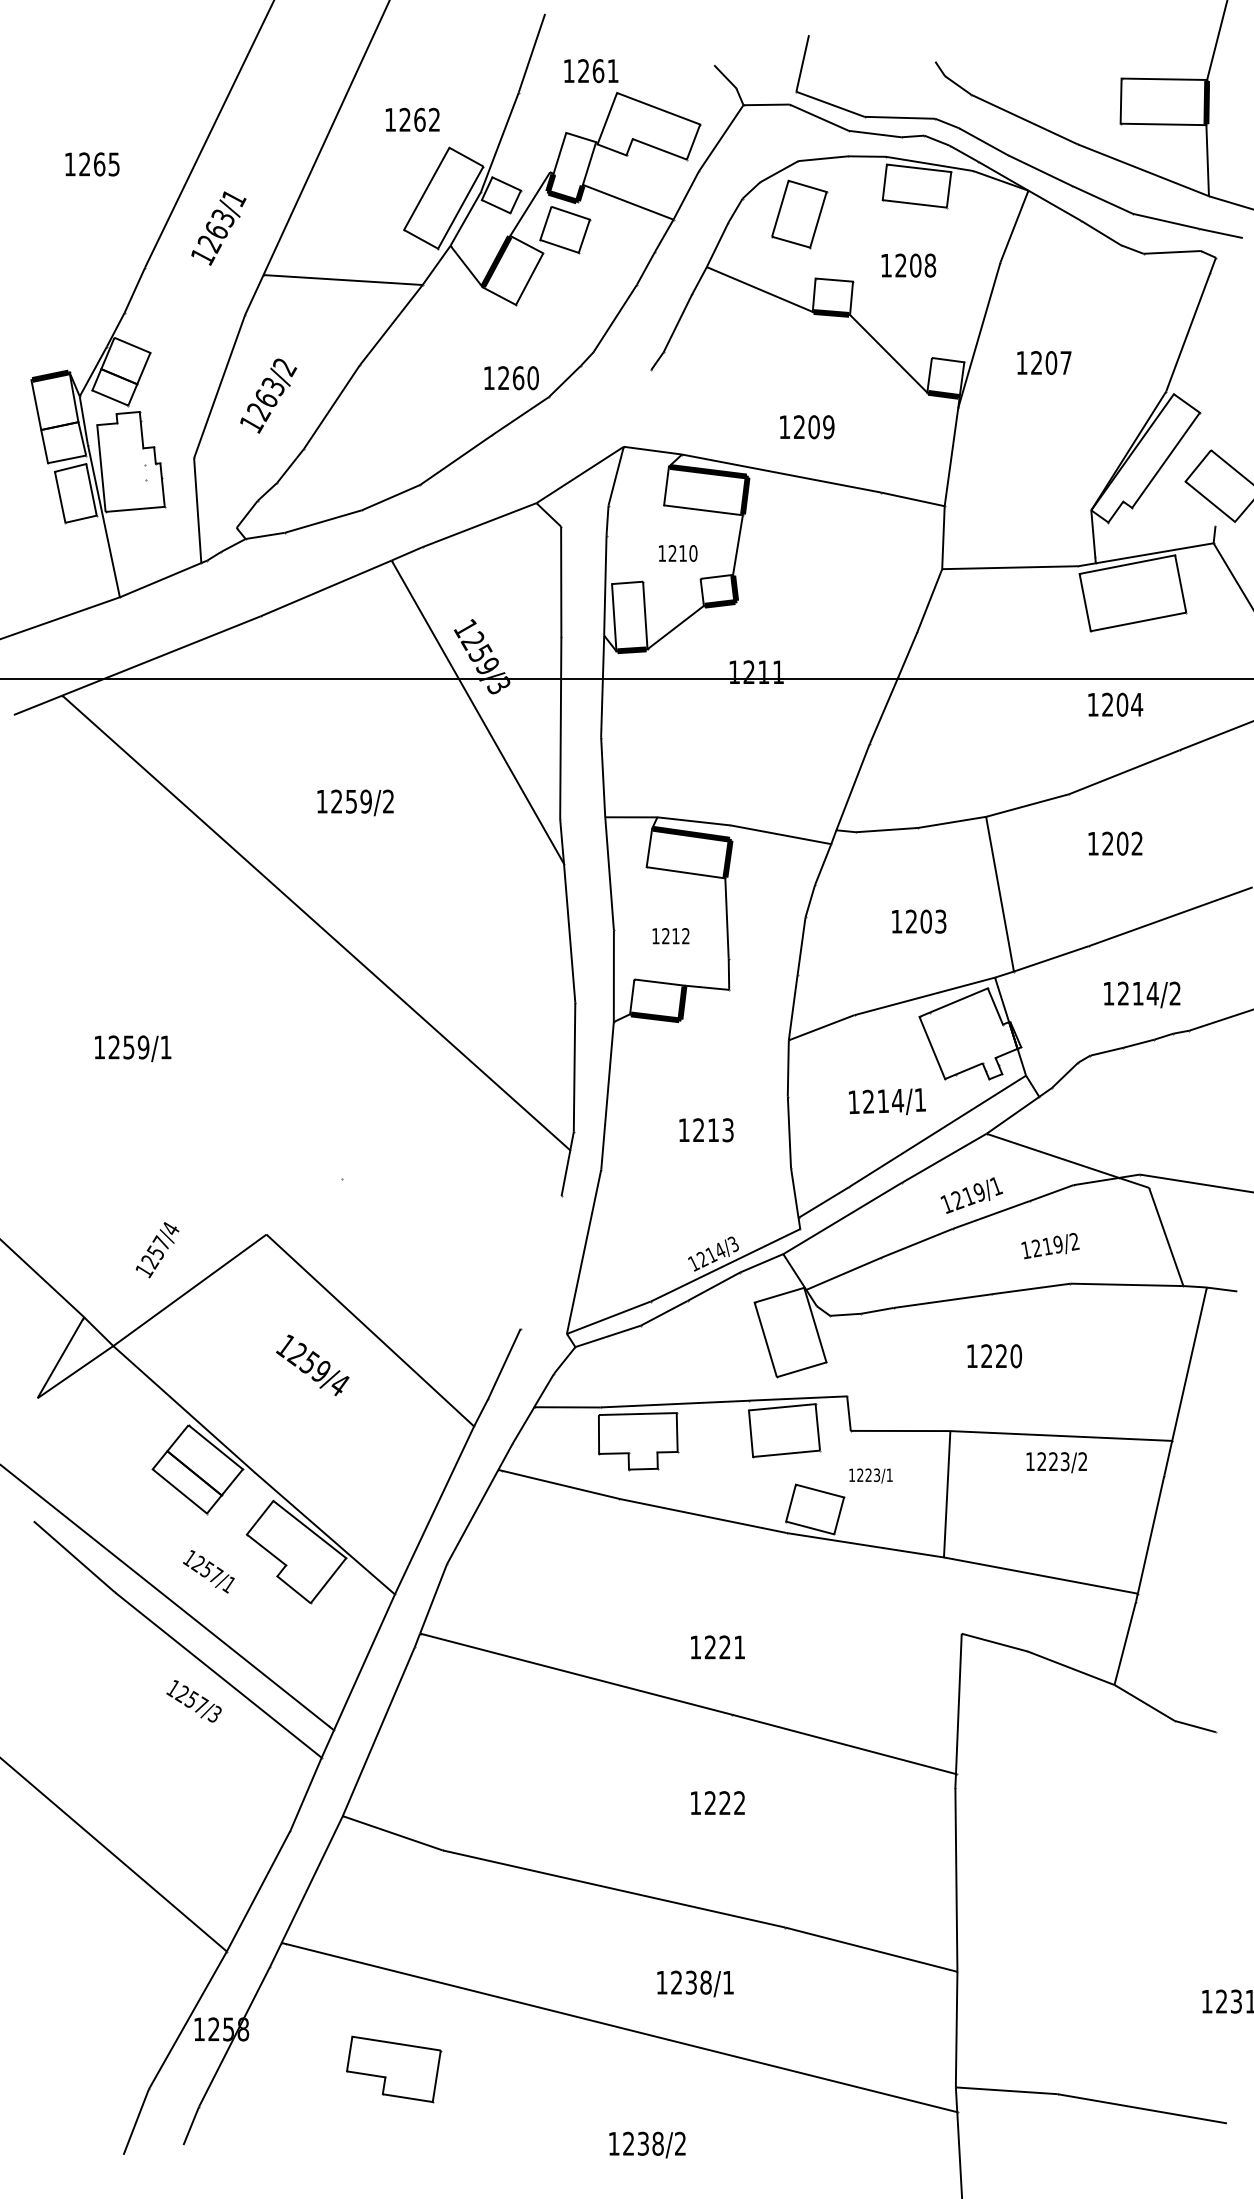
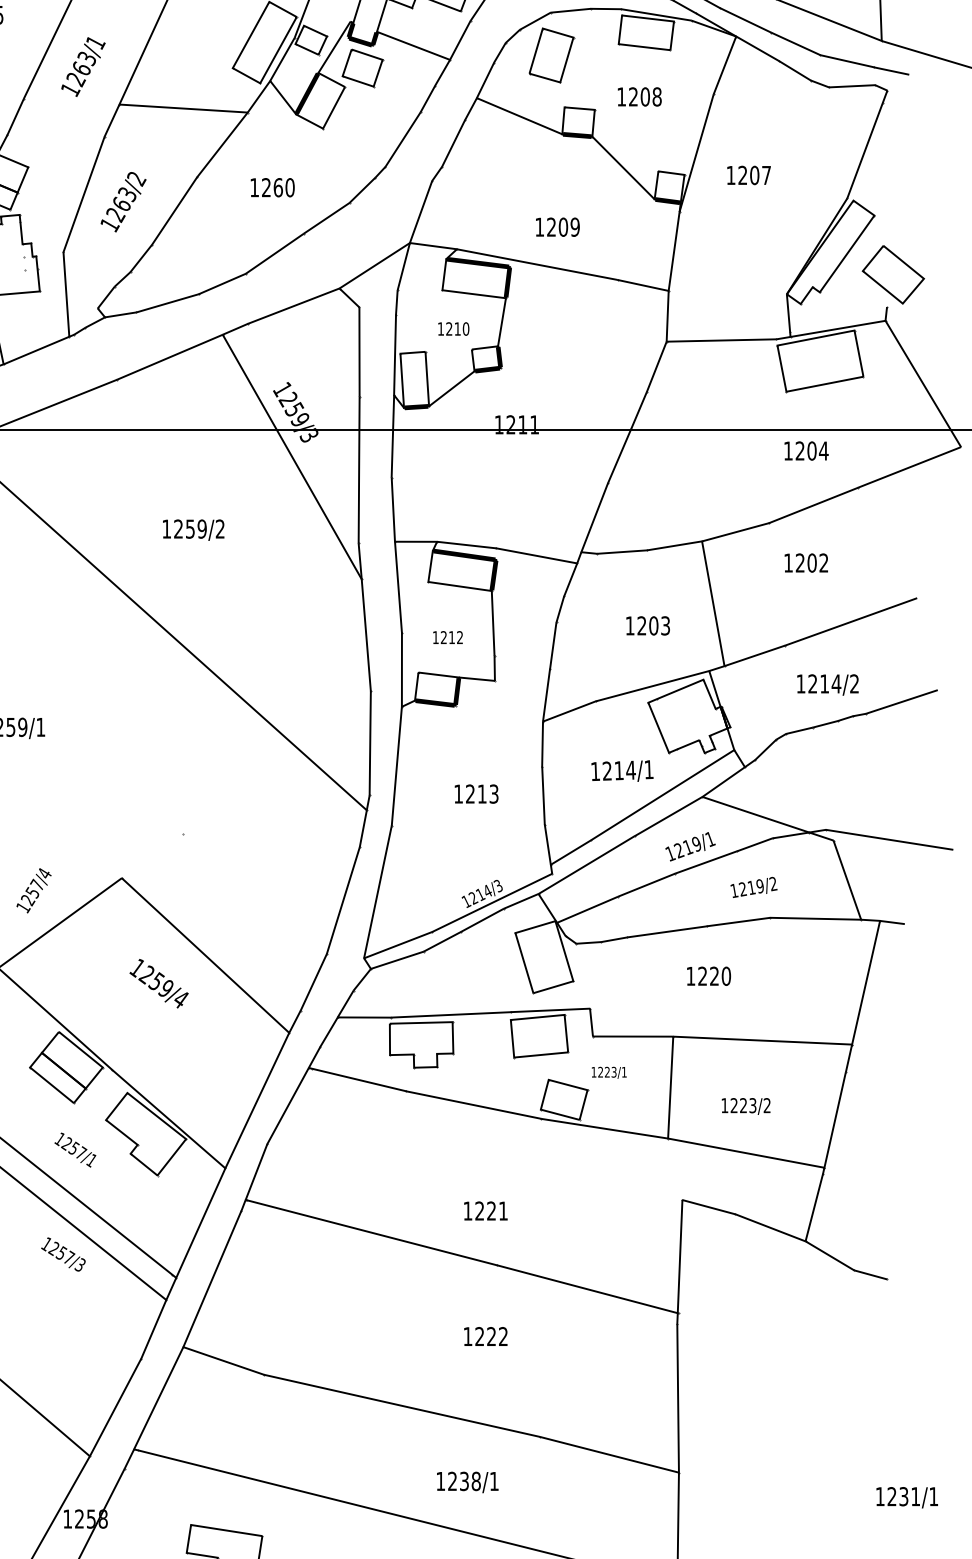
text: (511, 378) -> (272, 187), moved
line: (637, 407) -> (420, 211), added
line: (540, 1262) -> (342, 900), added
text: (1056, 1462) -> (745, 1106), moved

